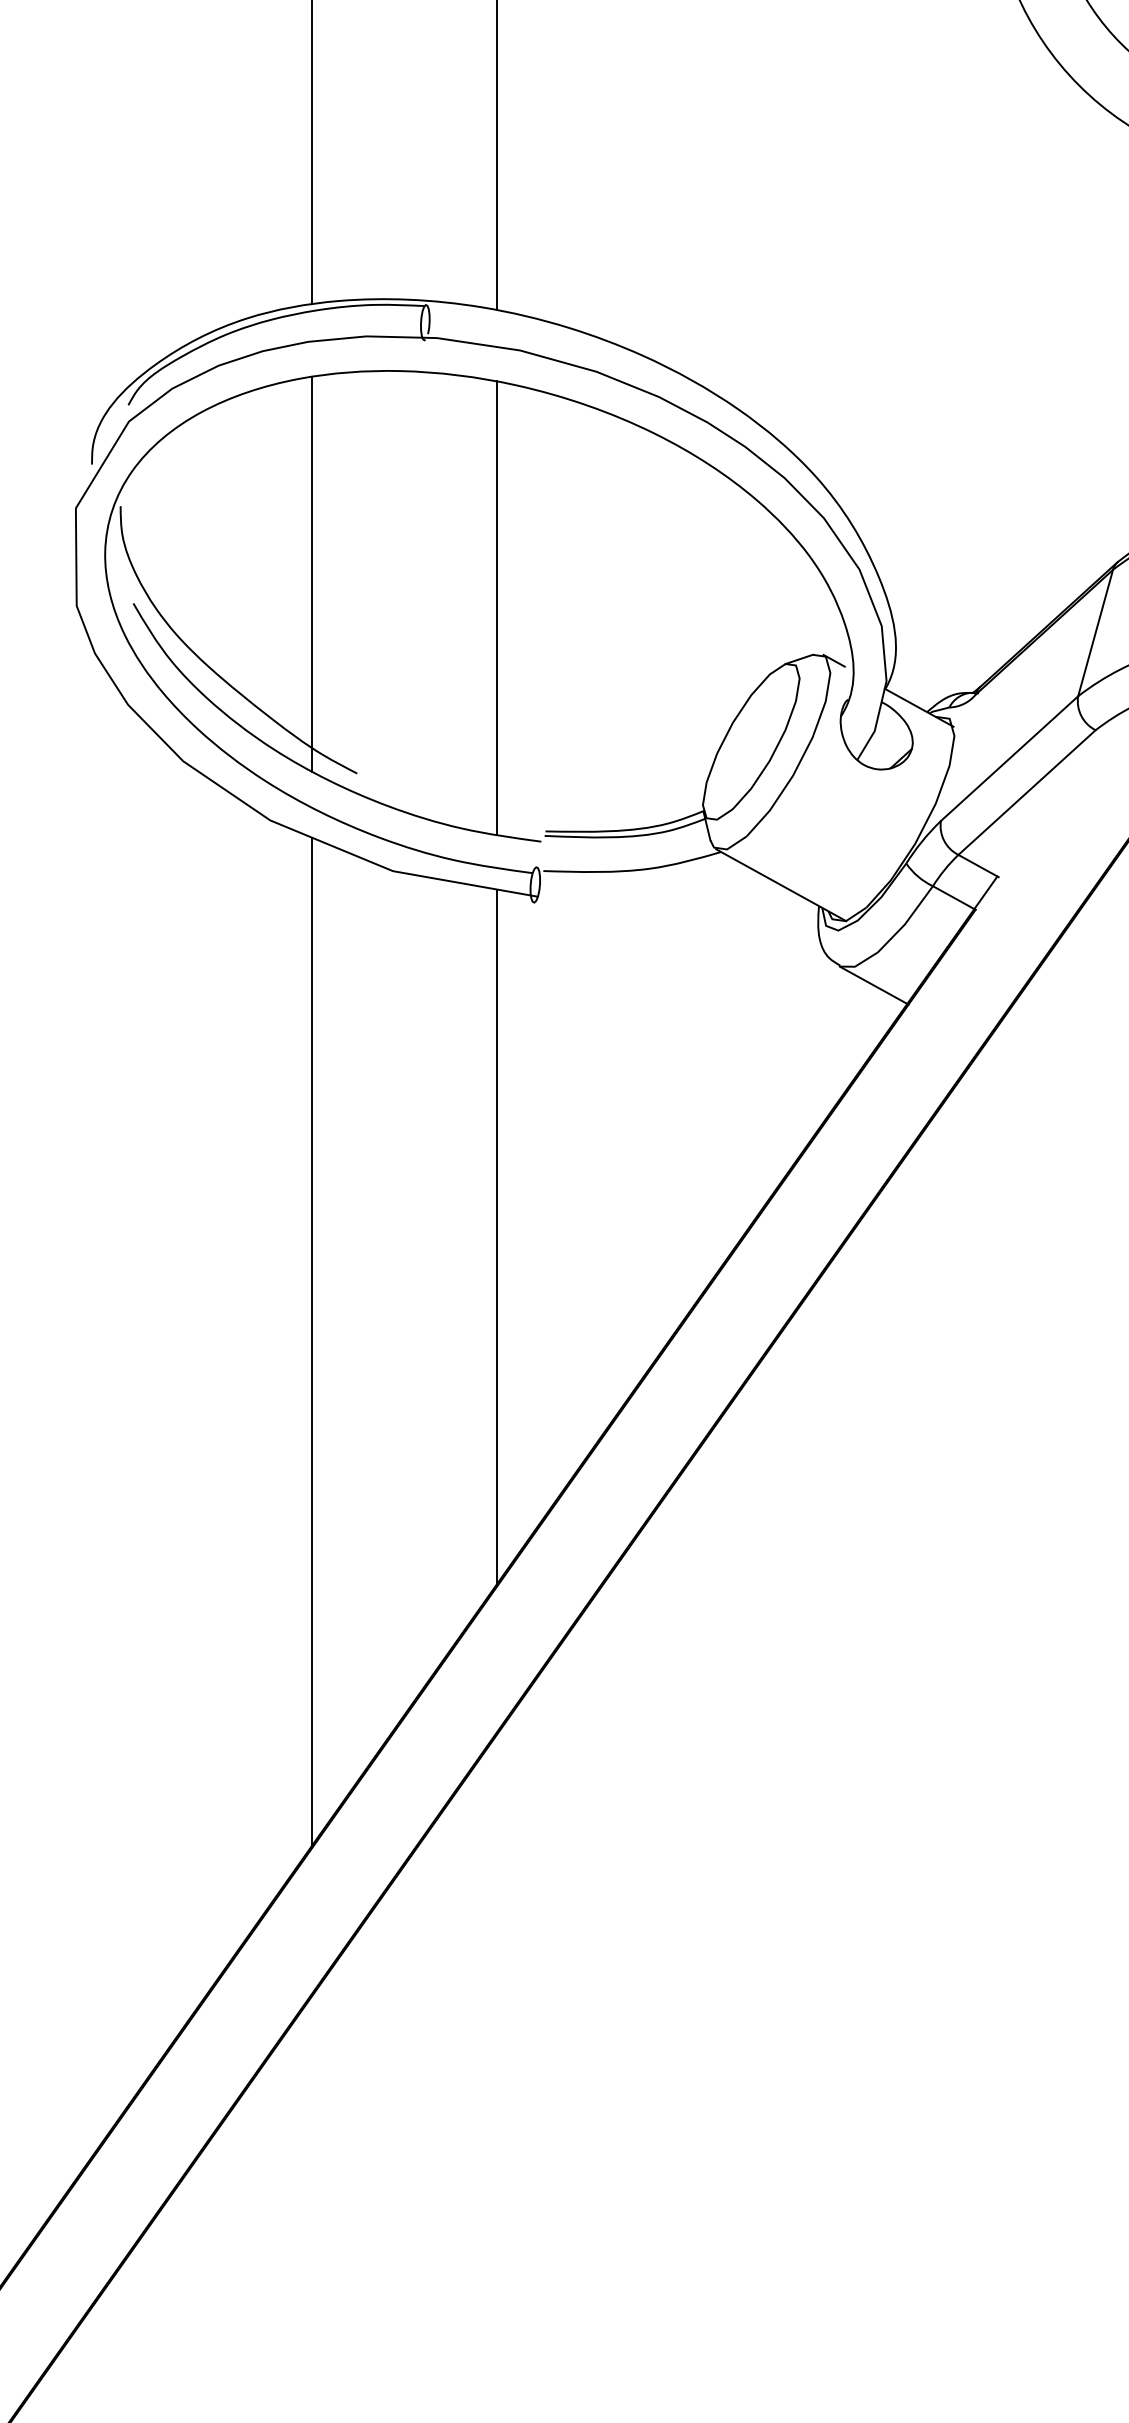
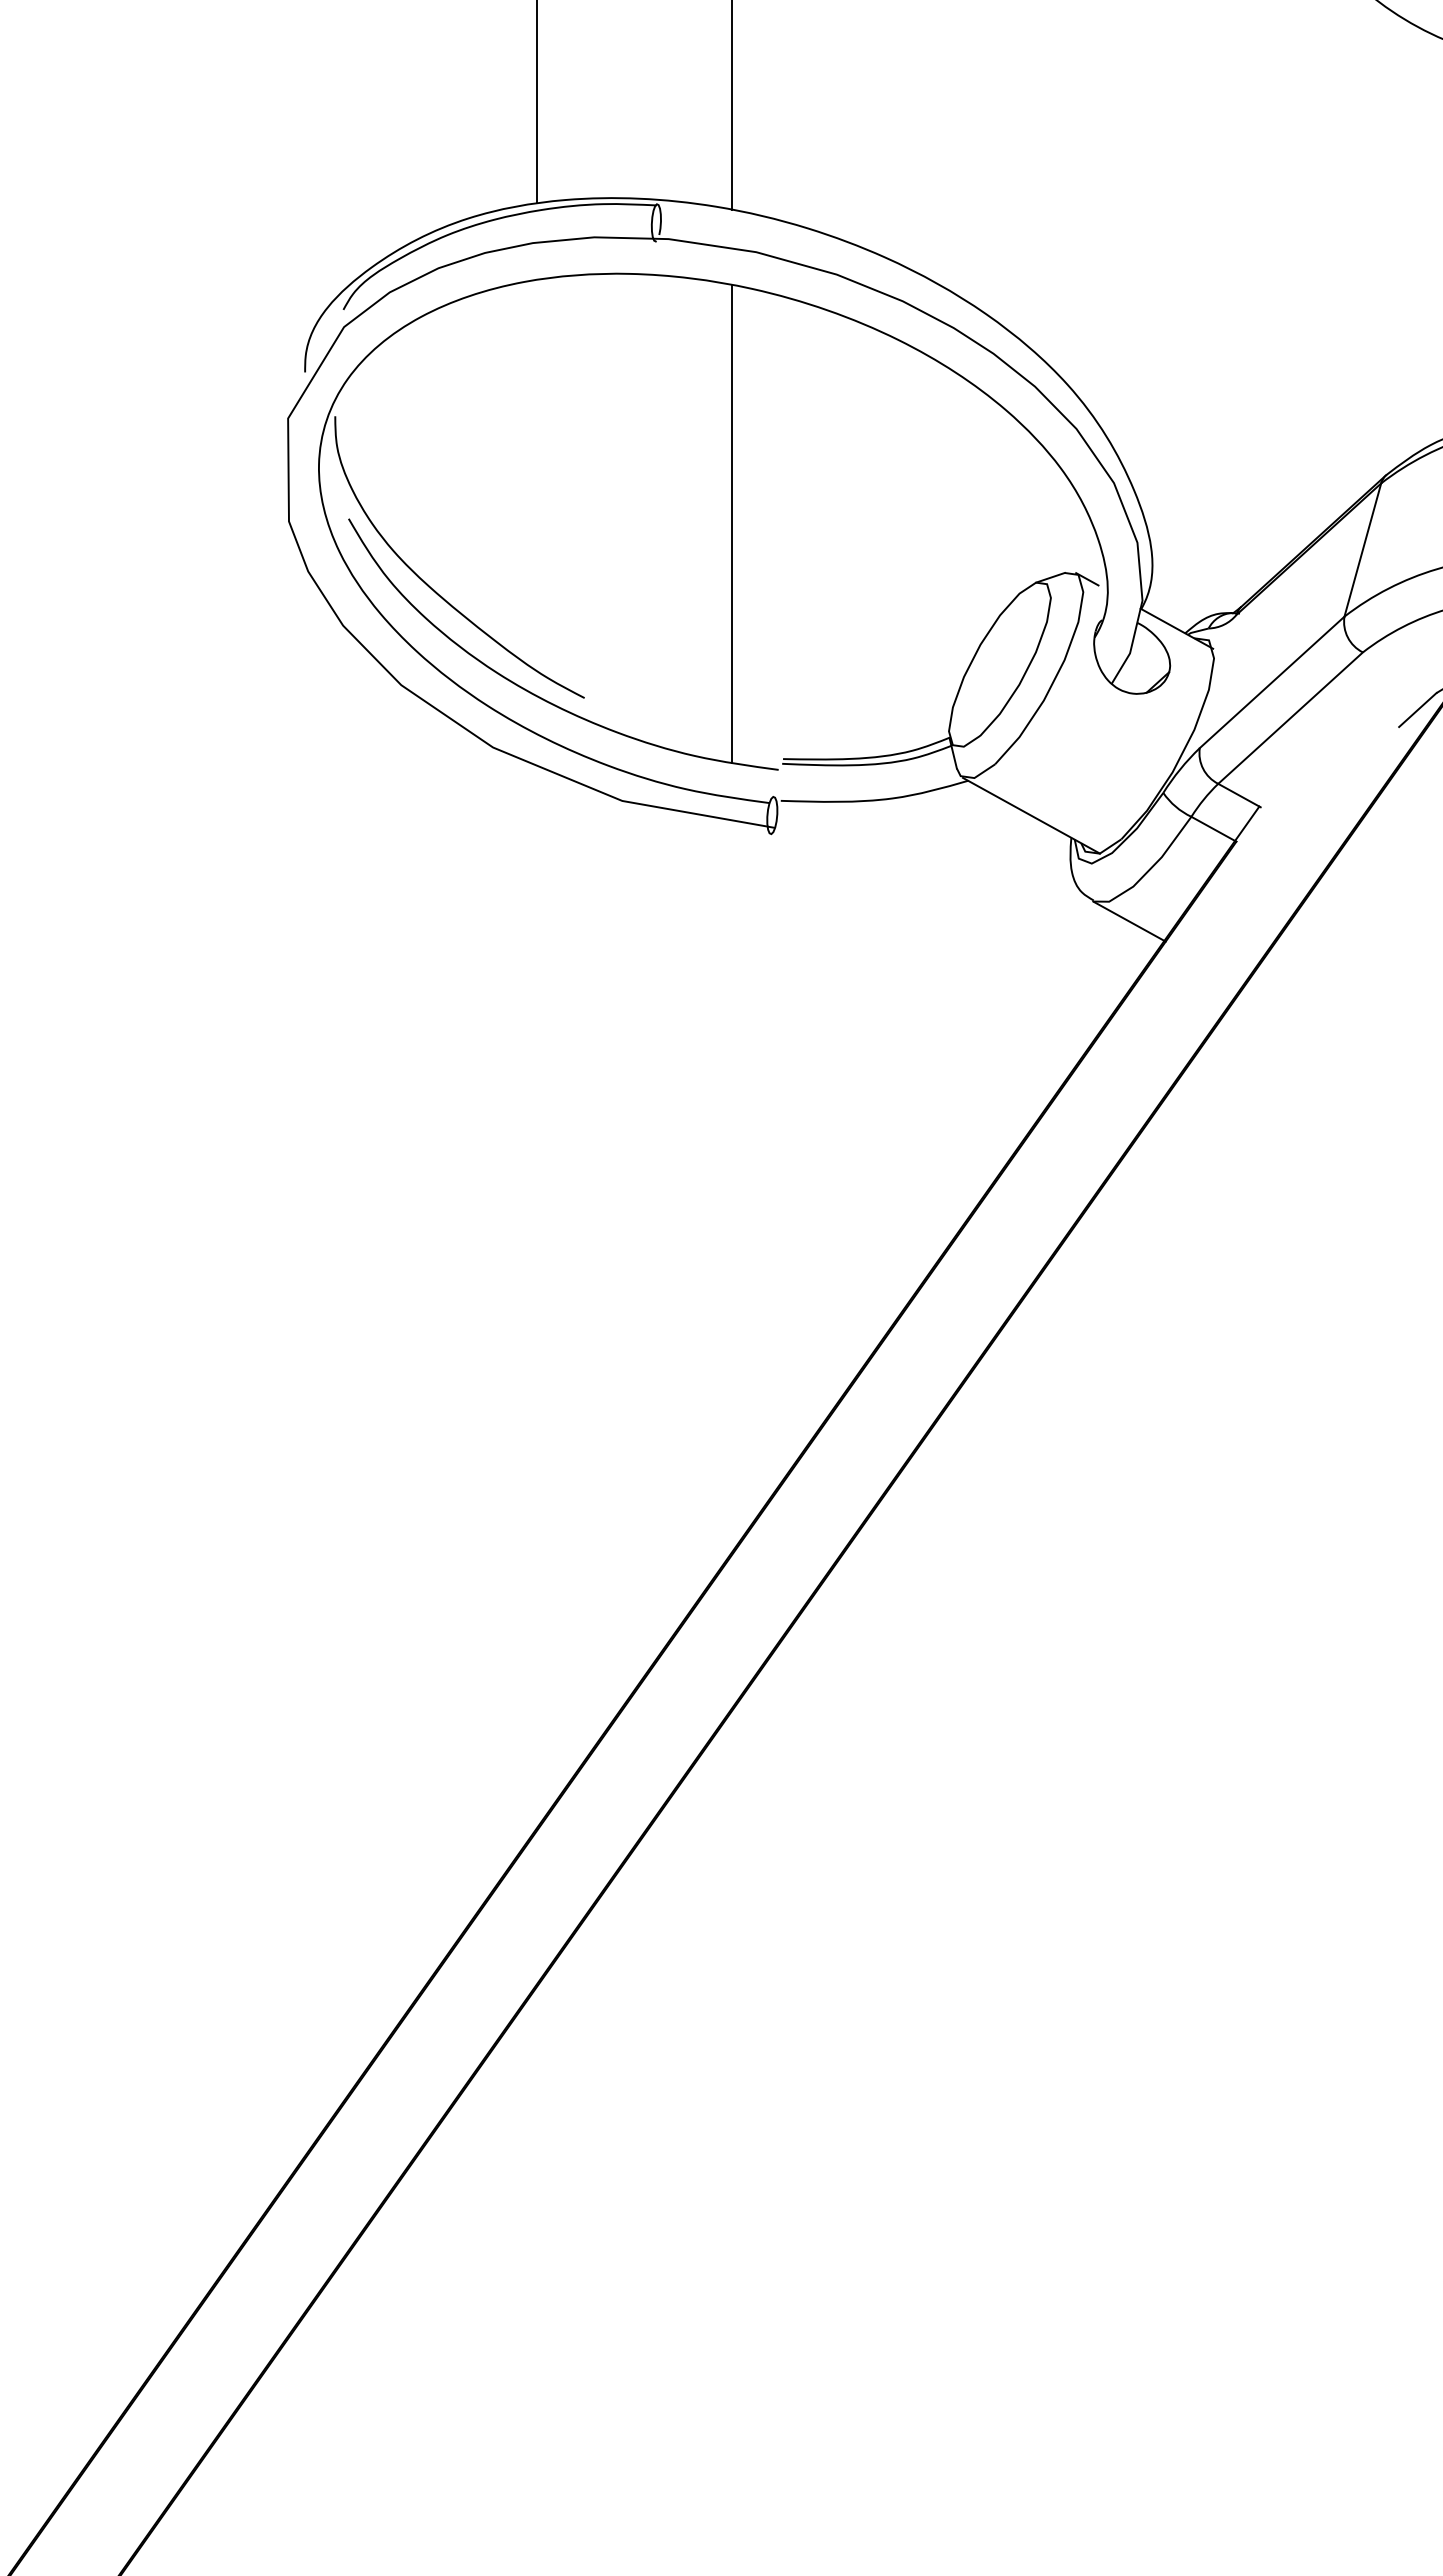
line: (312, 573) -> (537, 487), removed
line: (497, 1236) -> (732, 1186), removed
line: (312, 1341) -> (537, 1296), removed

